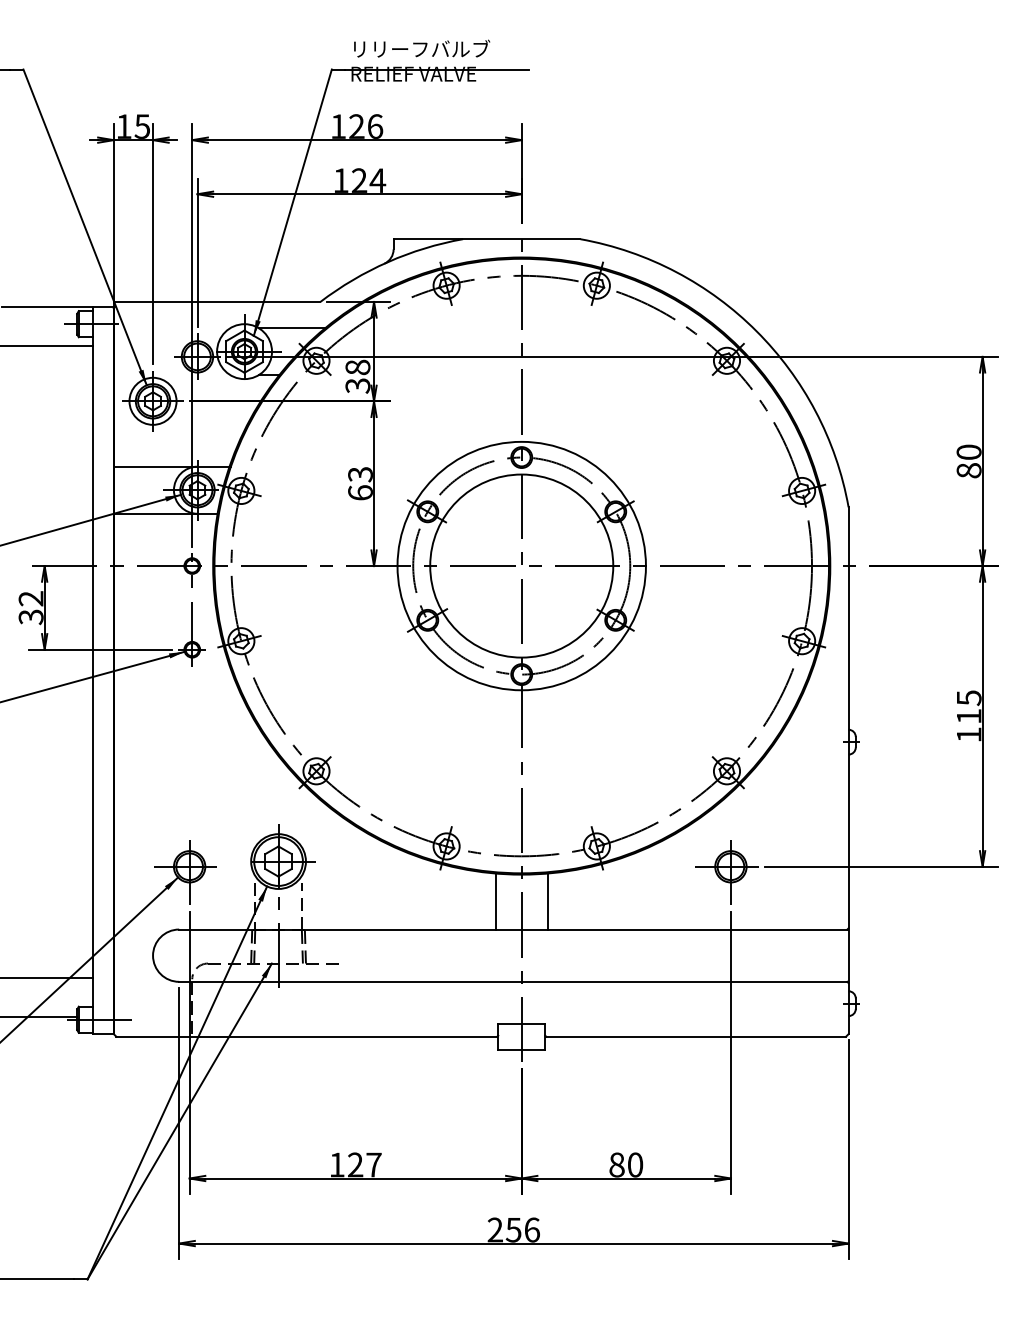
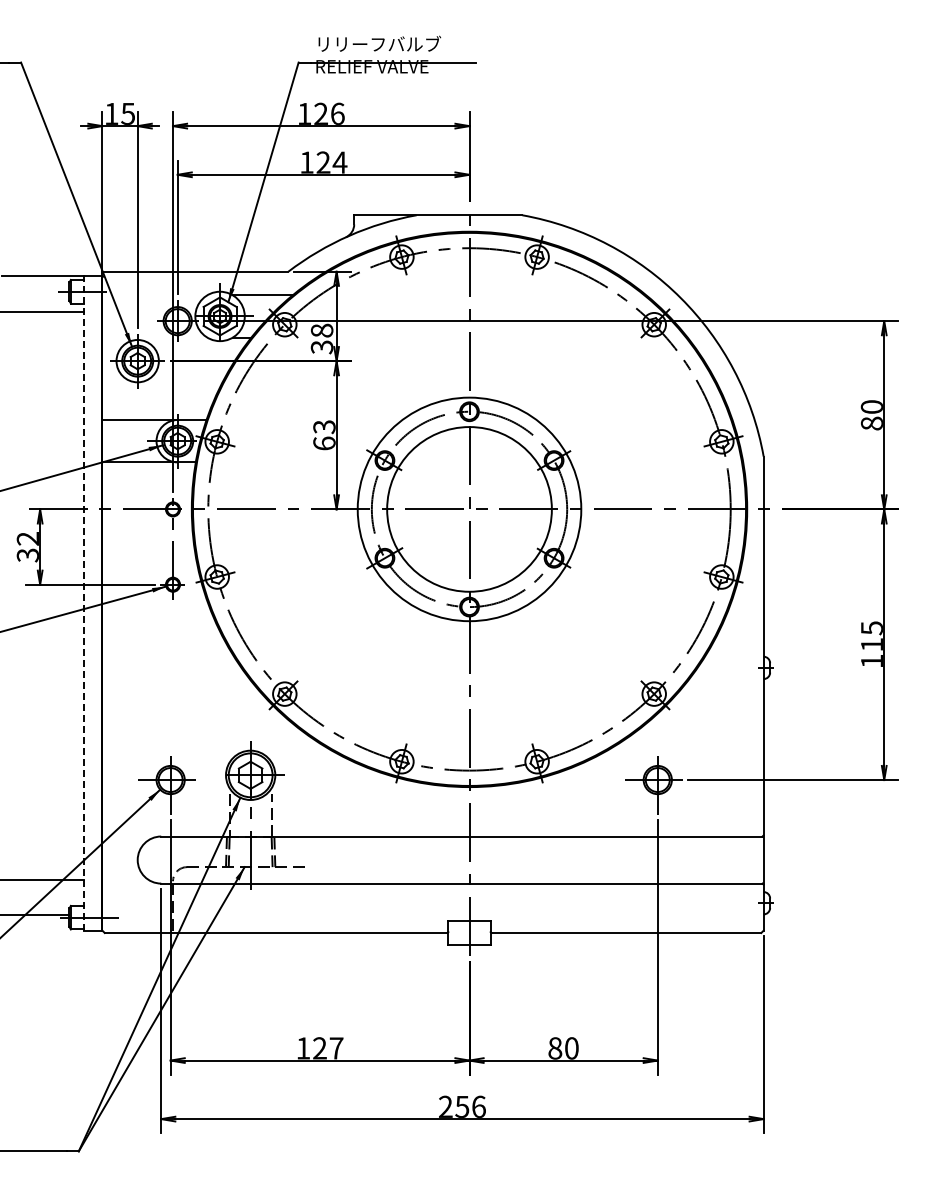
line: (92, 670) -> (83, 603), solid -> dashed
line: (495, 901) -> (445, 811), removed
line: (548, 901) -> (493, 811), removed

